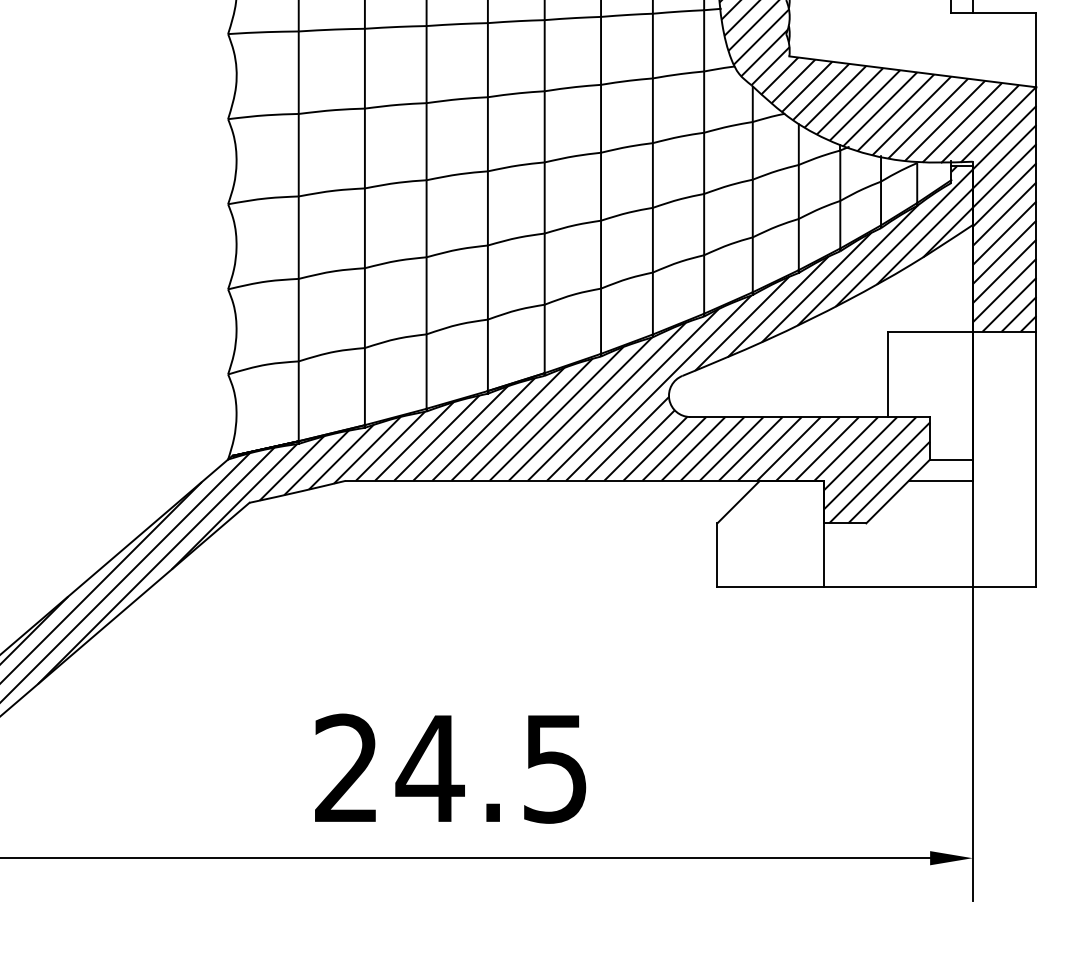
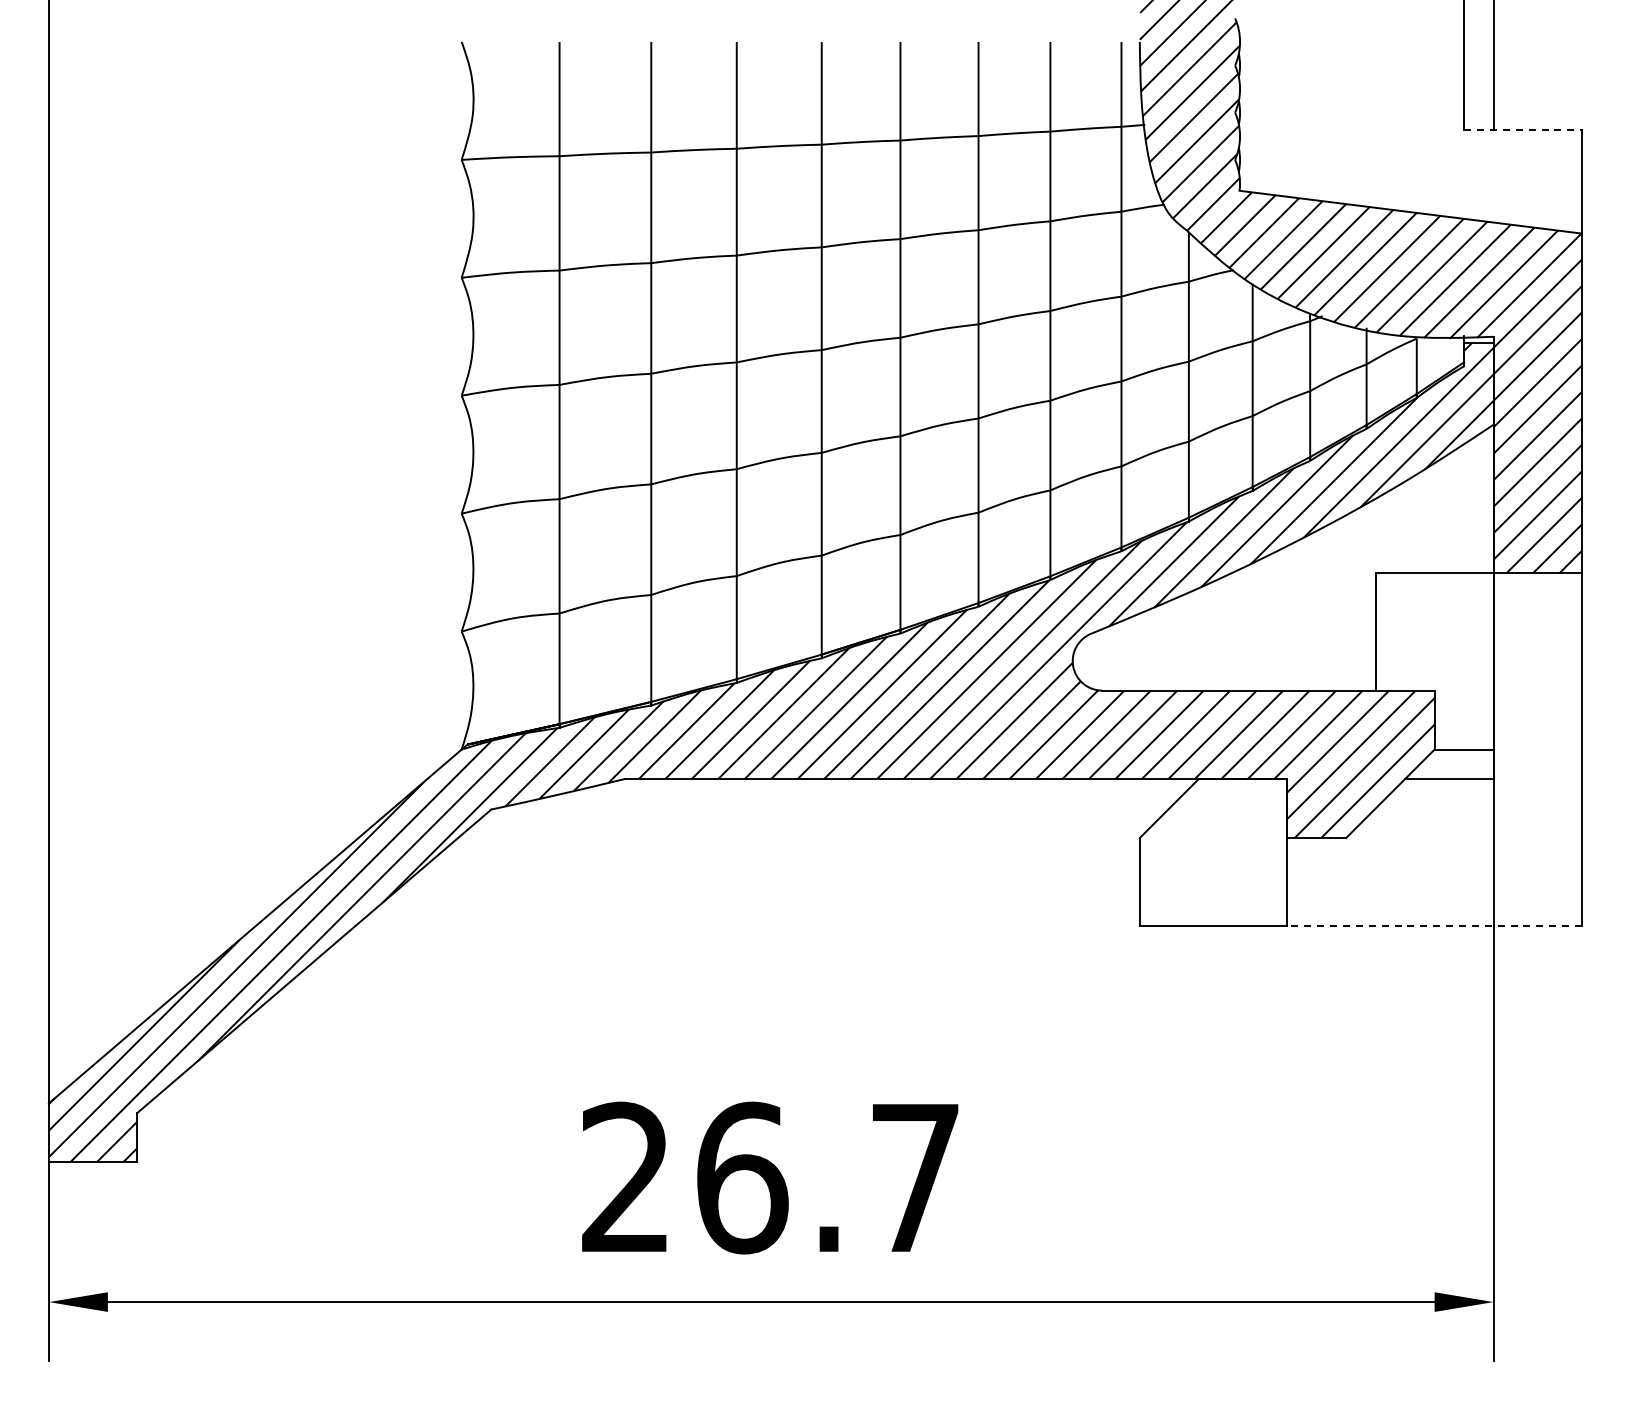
line: (994, 12) -> (1523, 130), solid -> dashed
line: (930, 587) -> (1434, 926), solid -> dashed
text: (490, 768) -> (825, 1177), 24.5 -> 26.7

